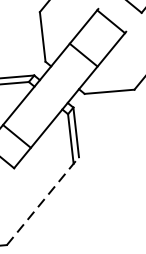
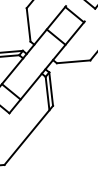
line: (44, 201) -> (29, 135), dashed -> solid

